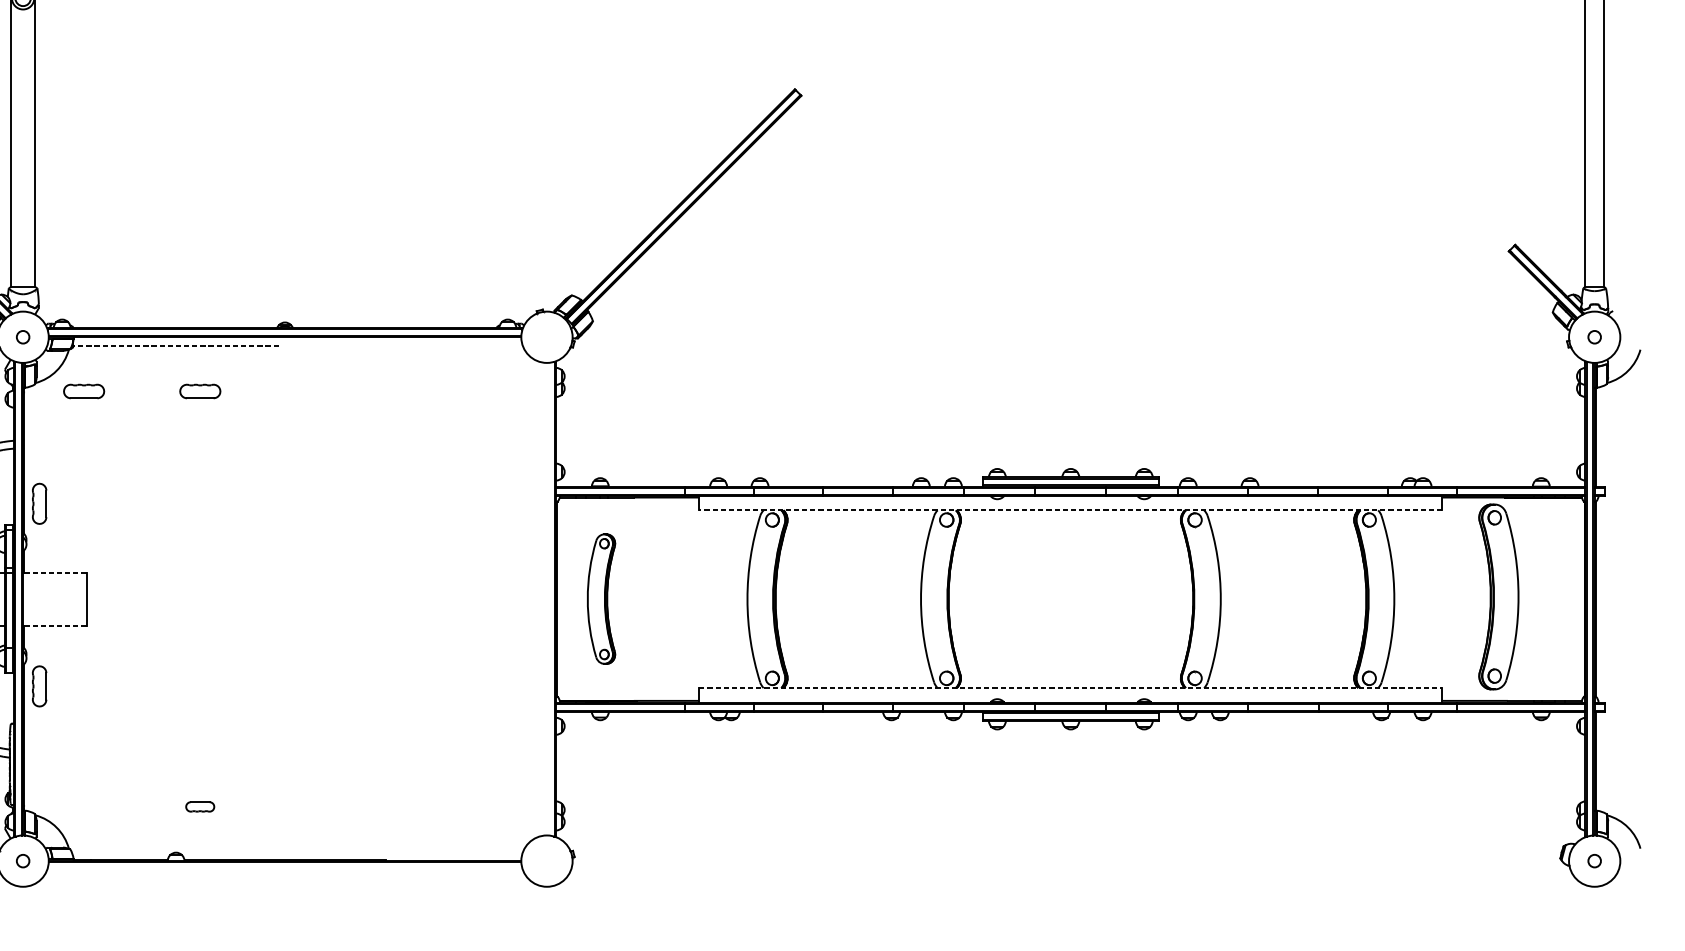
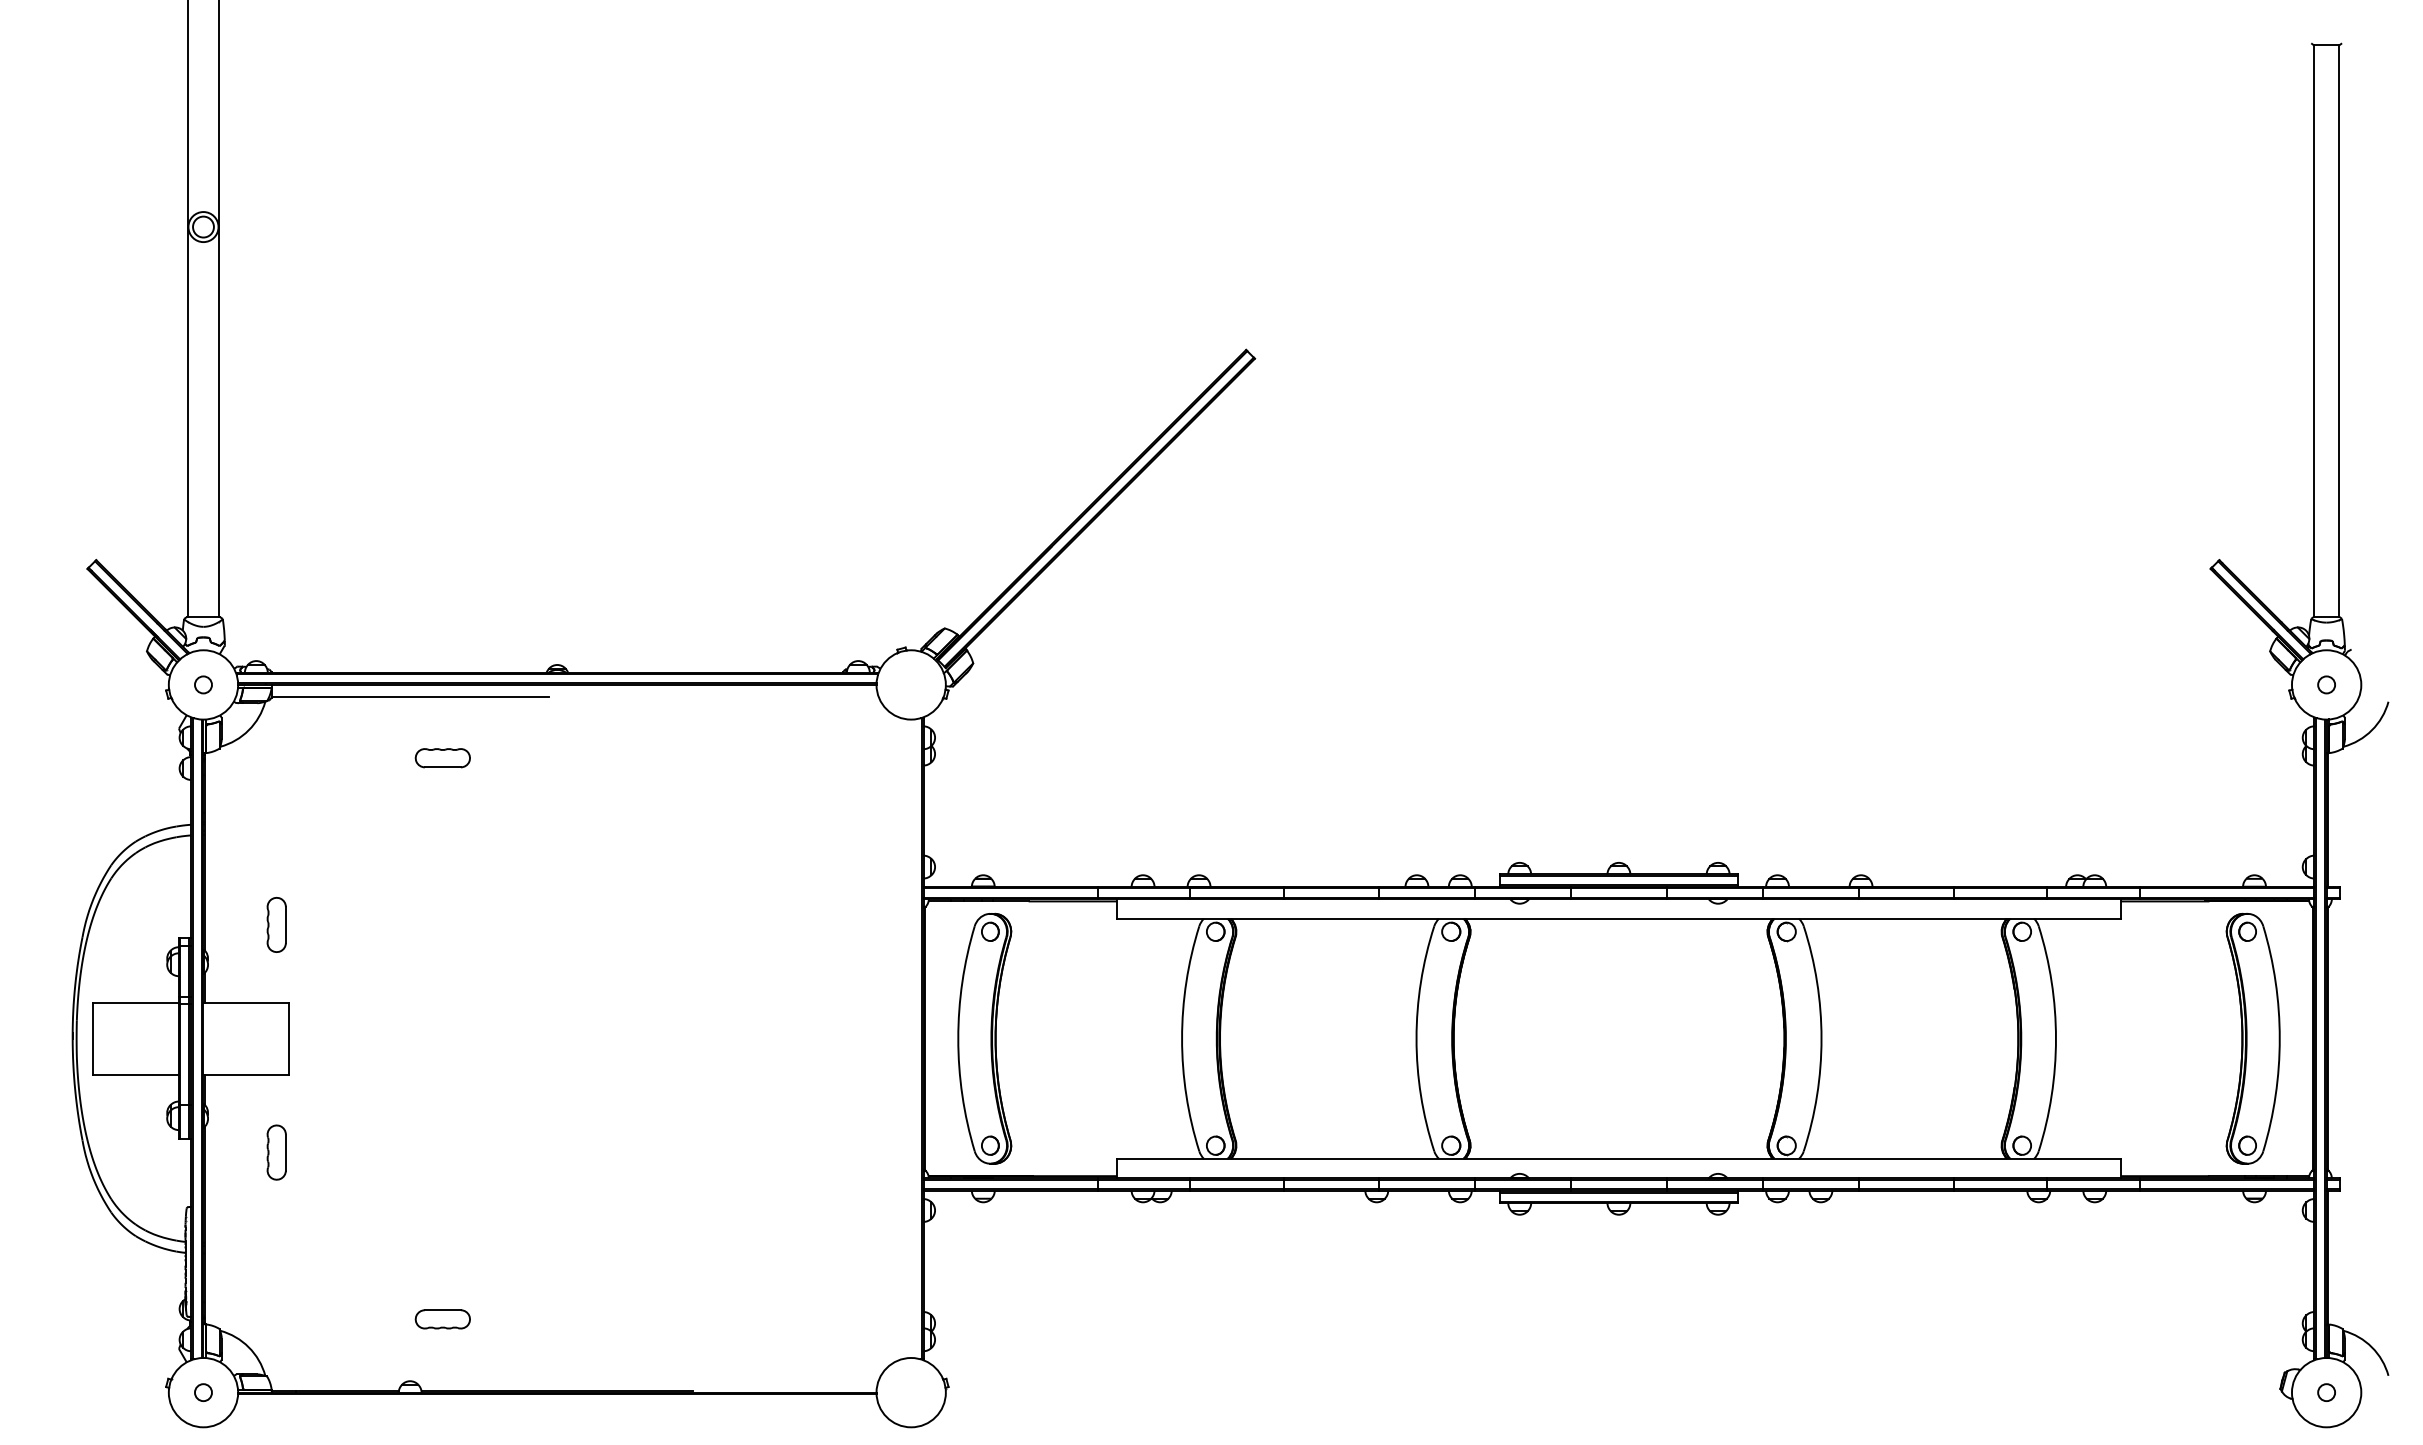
line: (176, 346) -> (410, 697), dashed -> solid
part: (83, 391) -> (285, 758), removed
part: (39, 503) -> (276, 924), moved
line: (1070, 510) -> (1618, 918), dashed -> solid
line: (54, 572) -> (246, 1002), dashed -> solid
part: (1498, 596) -> (2252, 1038), moved
part: (601, 598) -> (984, 1038), size x1.43
line: (54, 625) -> (246, 1074), dashed -> solid
part: (39, 686) -> (276, 1152), moved
line: (1071, 687) -> (1619, 1158), dashed -> solid
part: (200, 806) -> (442, 1319), size x1.43

